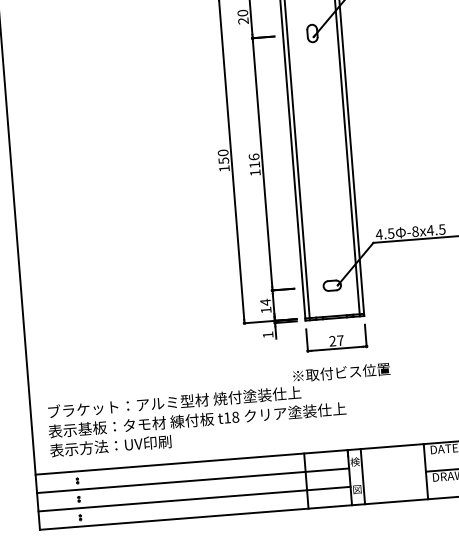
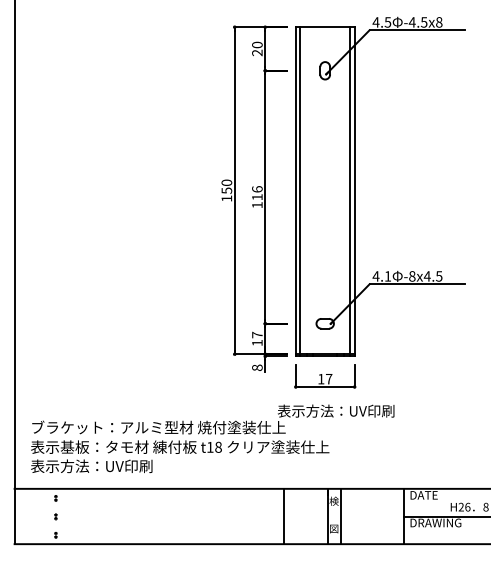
text: (390, 233) -> (387, 276), 4.5 -> 4.1
text: (265, 301) -> (257, 334), 14 -> 17
text: (268, 334) -> (257, 367), 1 -> 8
text: (332, 340) -> (321, 378), 27 -> 17
text: (349, 371) -> (335, 410), ※取付ビス位置 -> 表示方法：UV印刷
line: (192, 481) -> (170, 507), removed
line: (193, 498) -> (170, 525), removed

